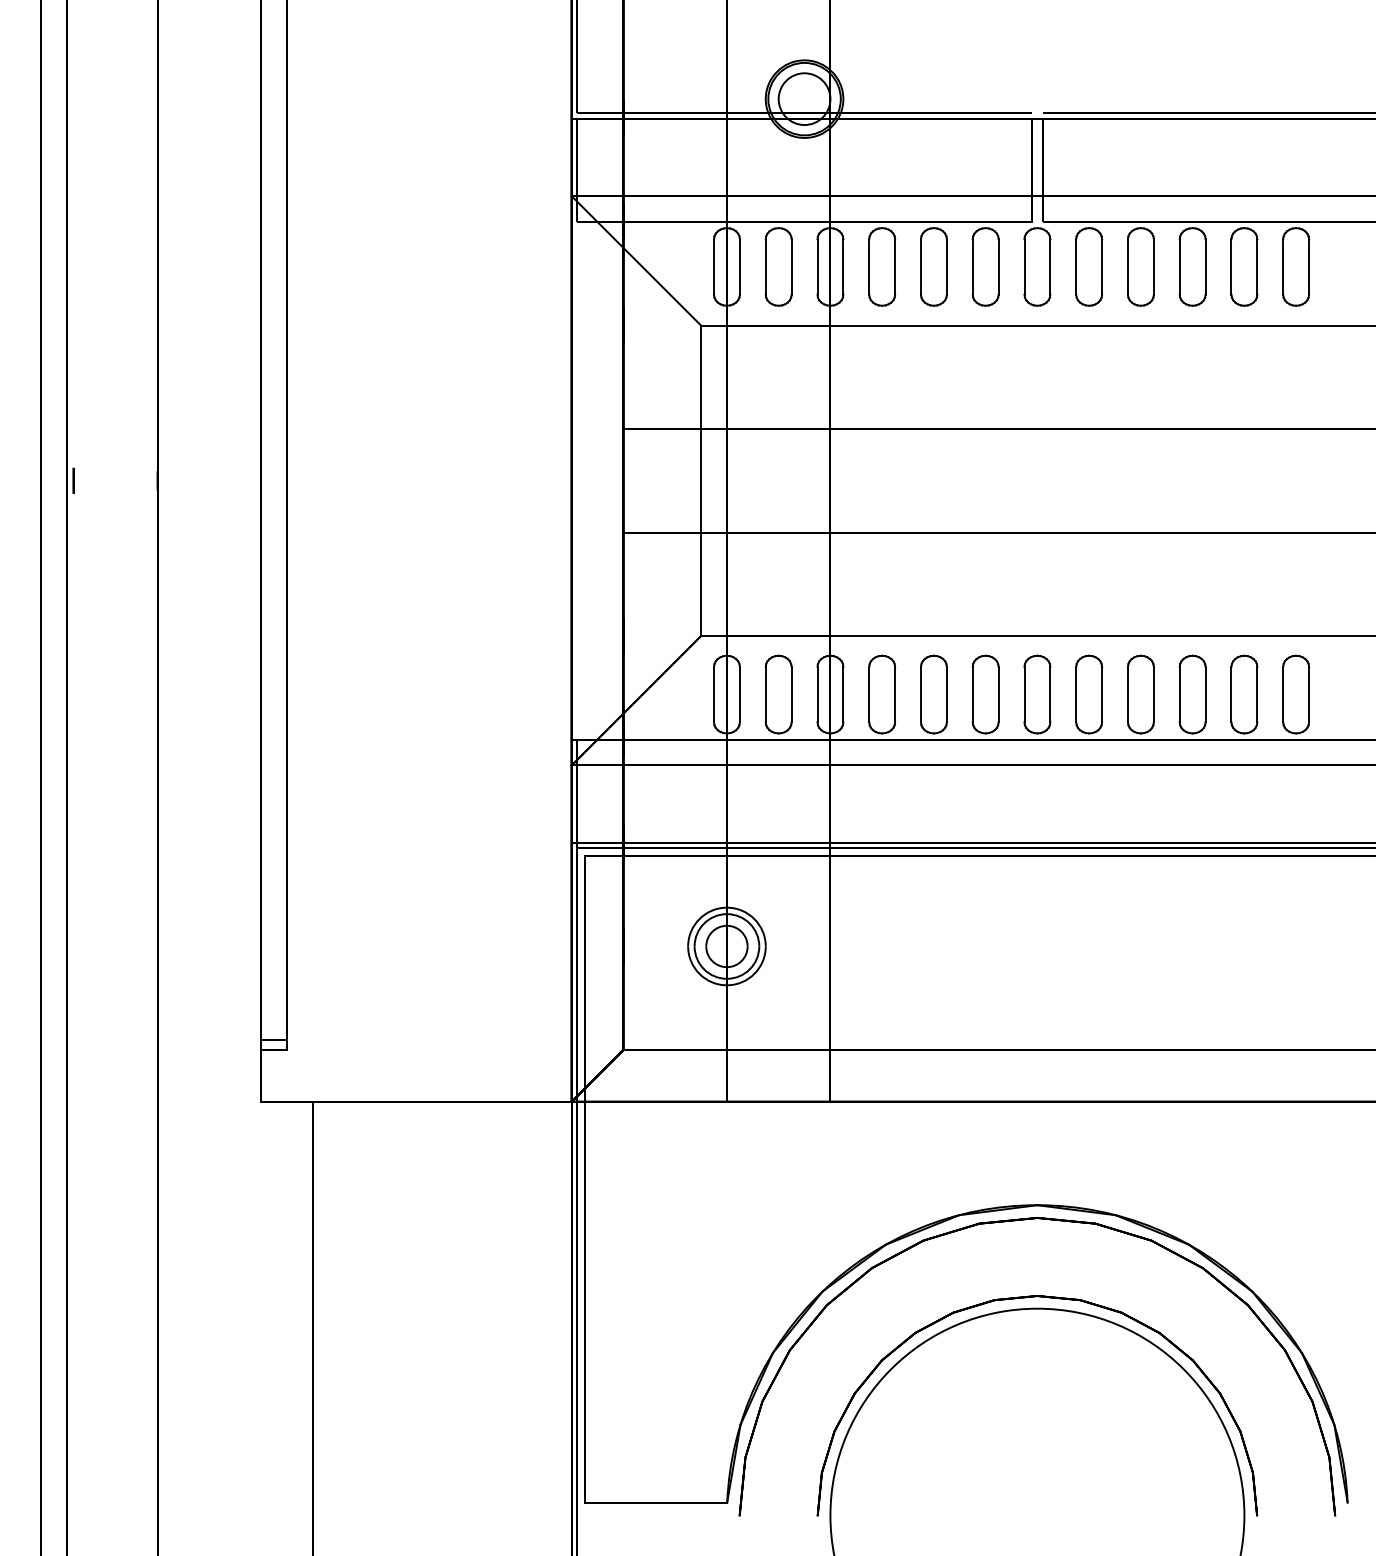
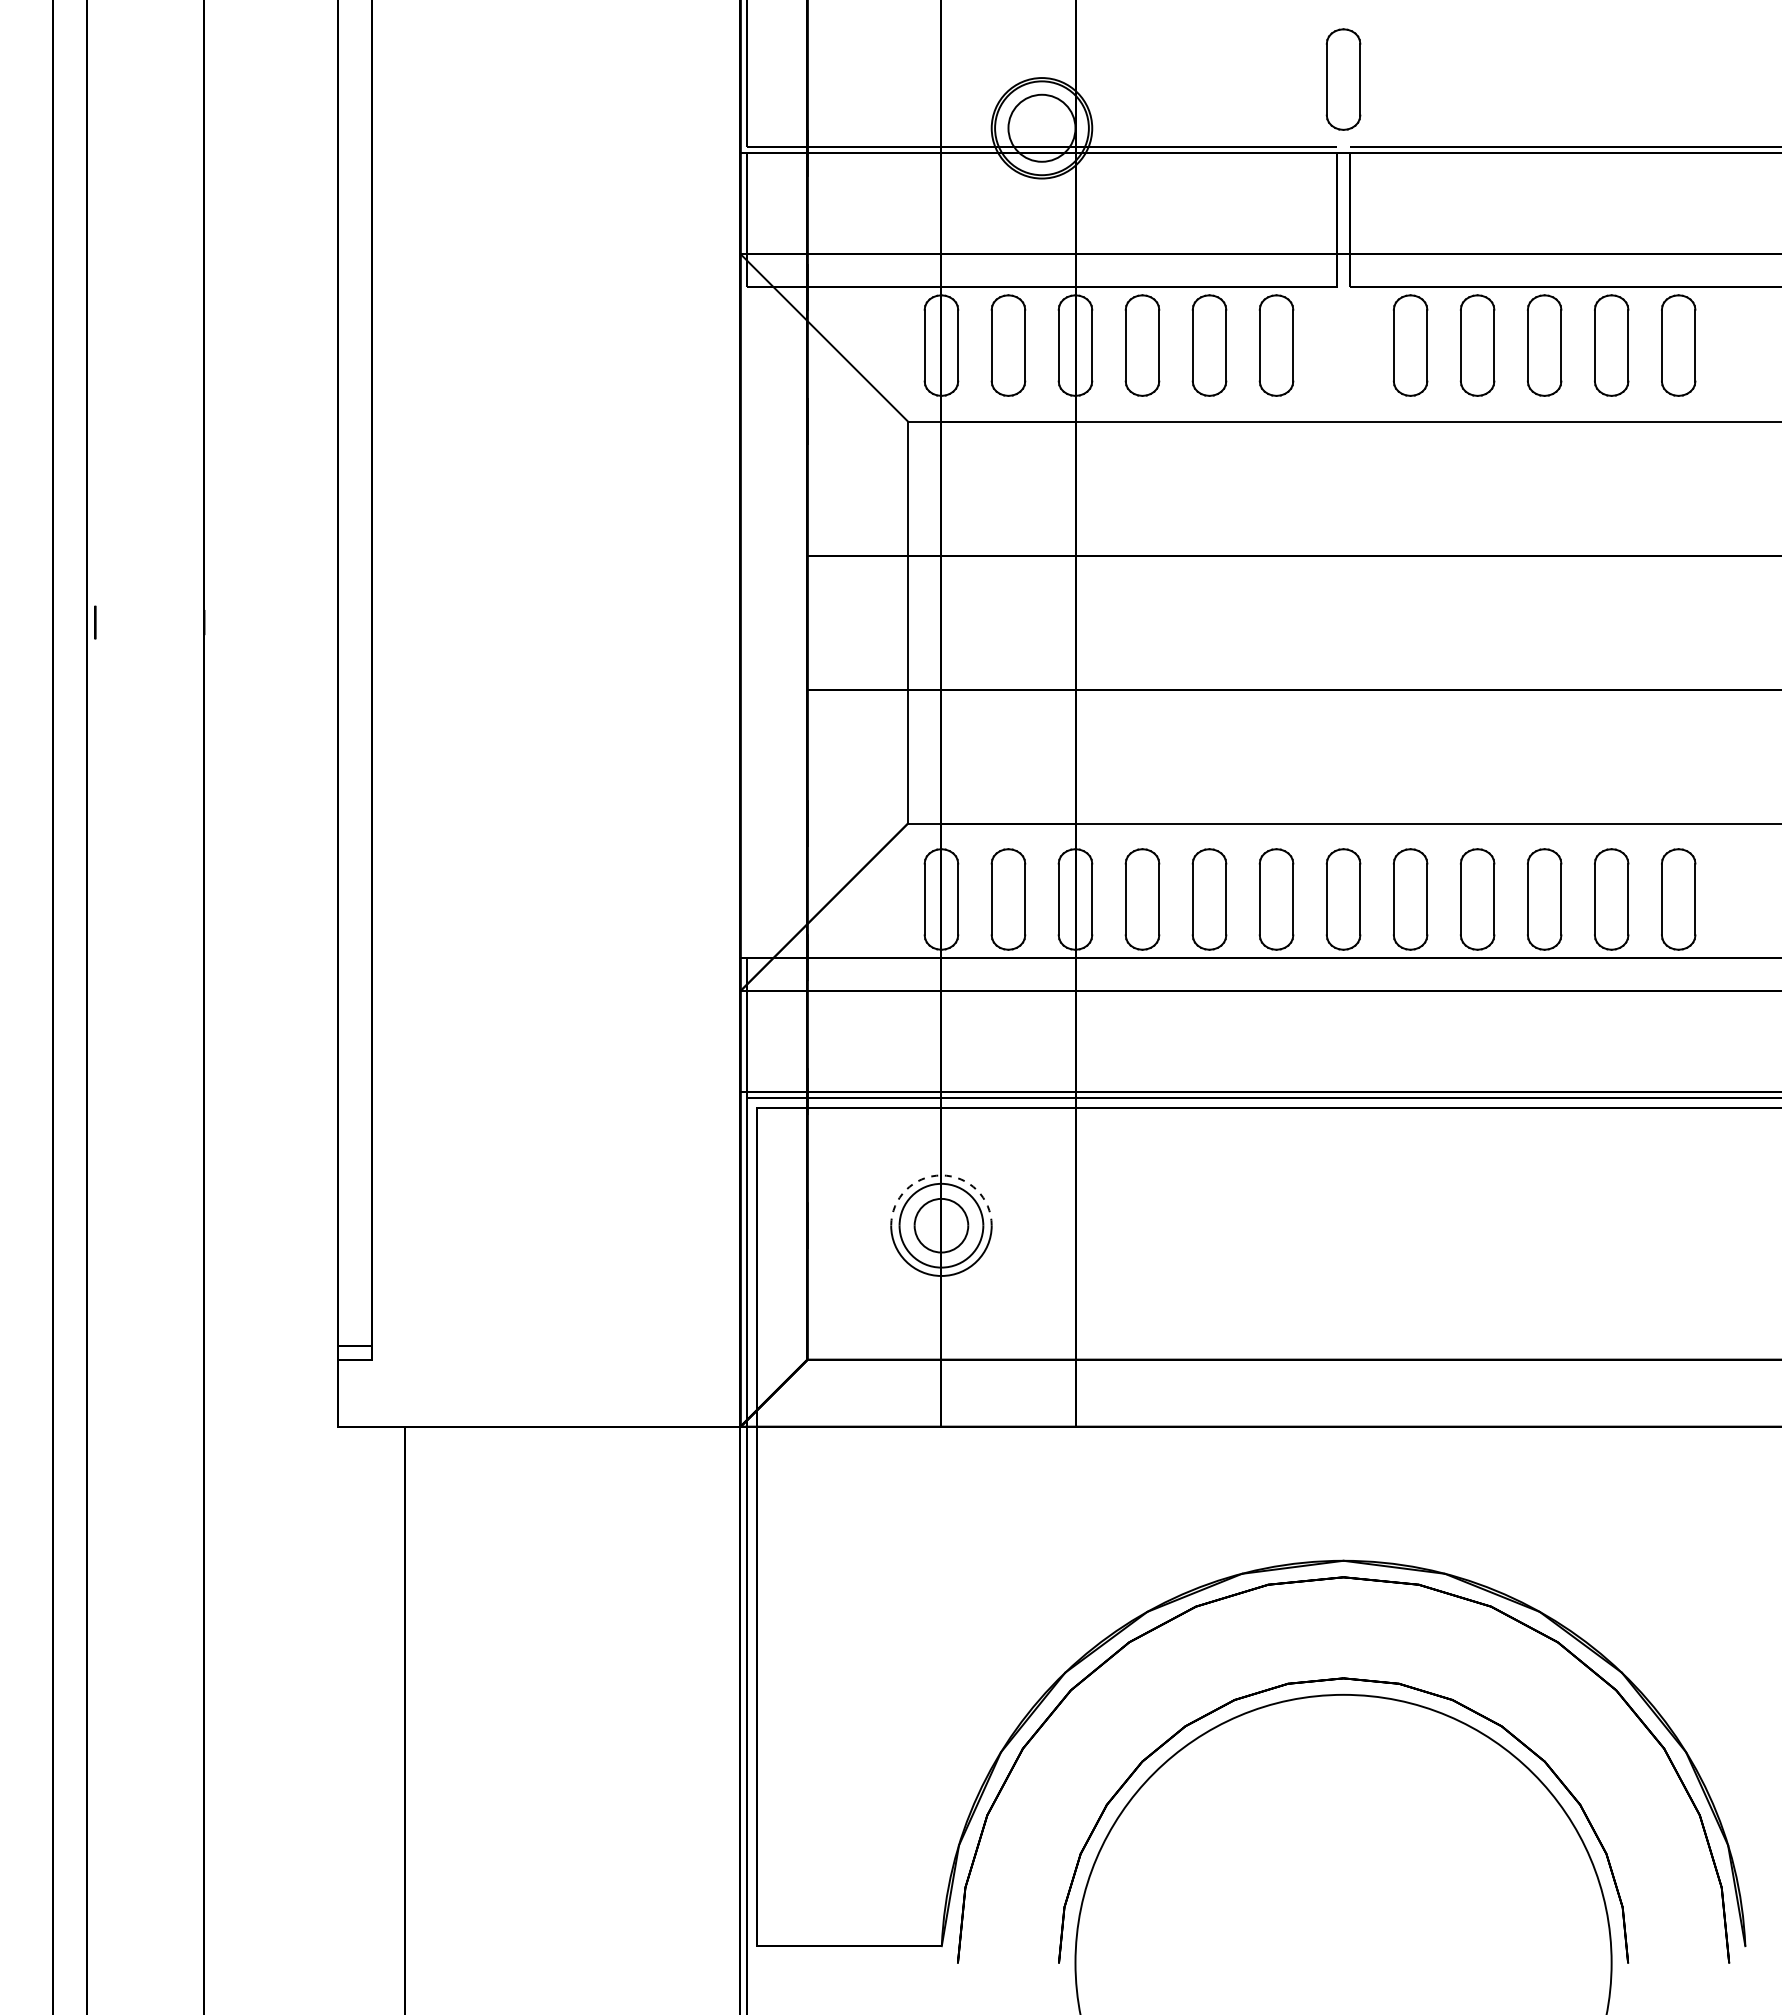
part: (1037, 266) -> (1343, 79), moved
arc: (726, 907) -> (941, 1175), solid -> dashed

